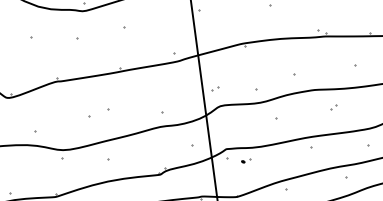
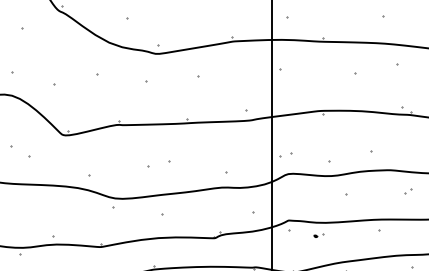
part: (215, 88) -> (285, 154), size x1.6
part: (245, 160) -> (318, 235), moved

